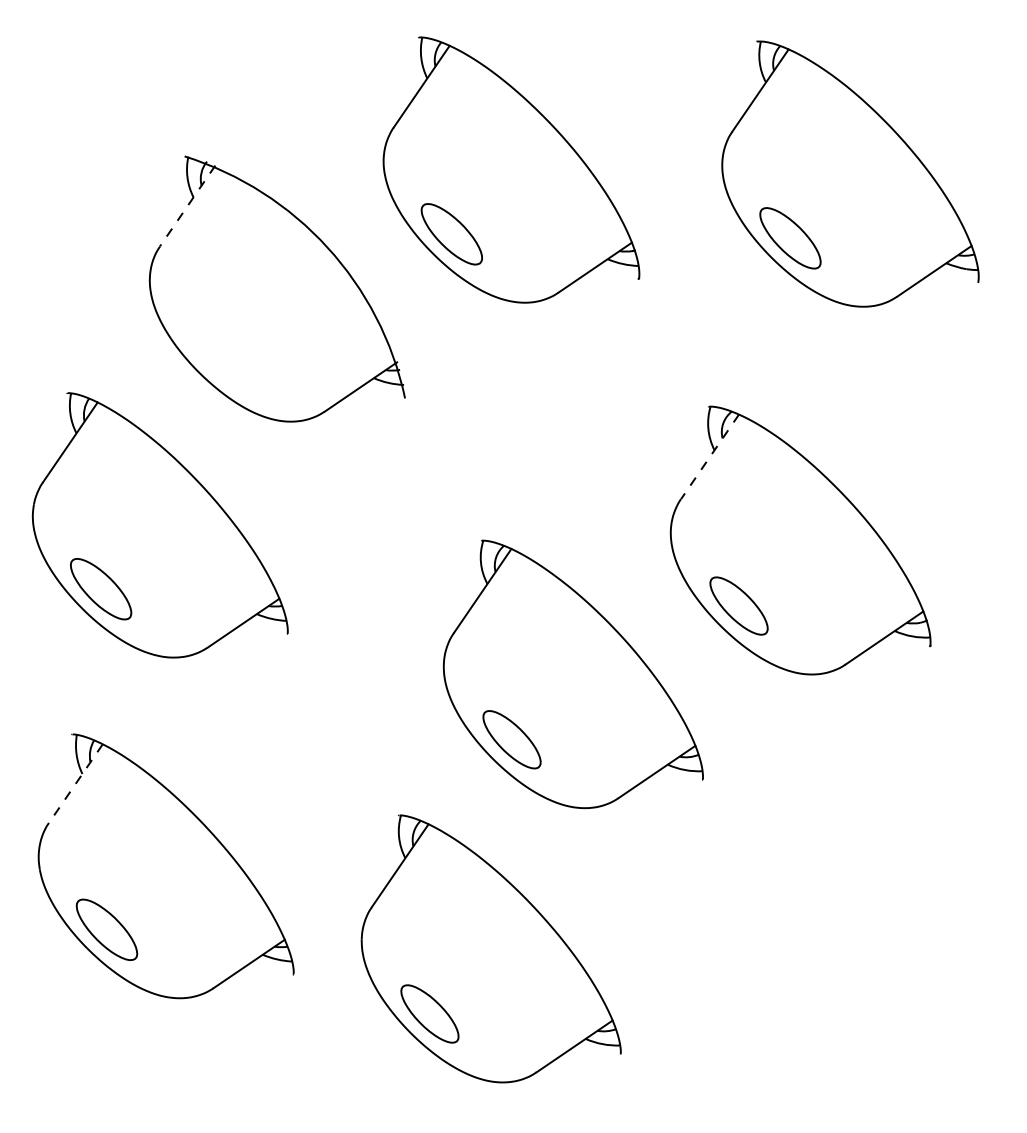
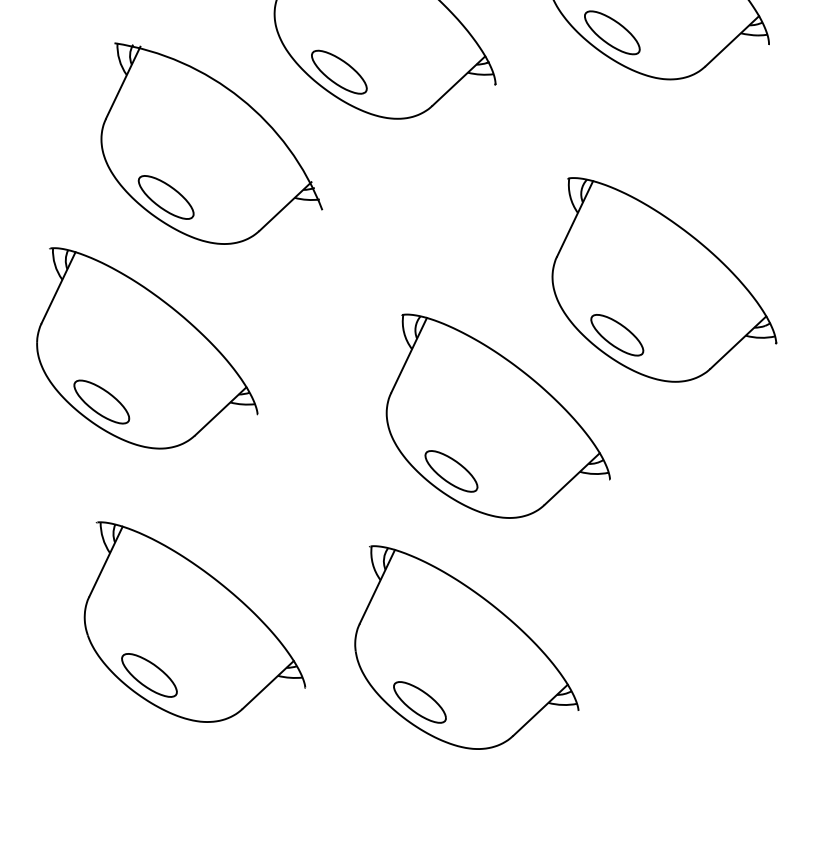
line: (187, 205) -> (122, 82), dashed -> solid
part: (218, 353) -> (166, 197), added
line: (709, 457) -> (574, 219), dashed -> solid
line: (75, 783) -> (105, 561), dashed -> solid

